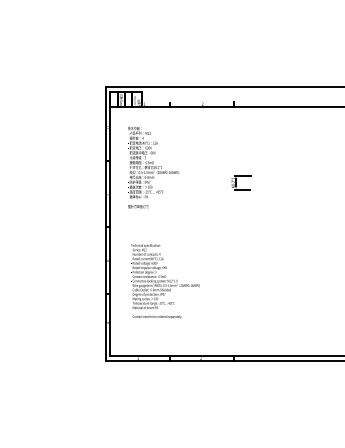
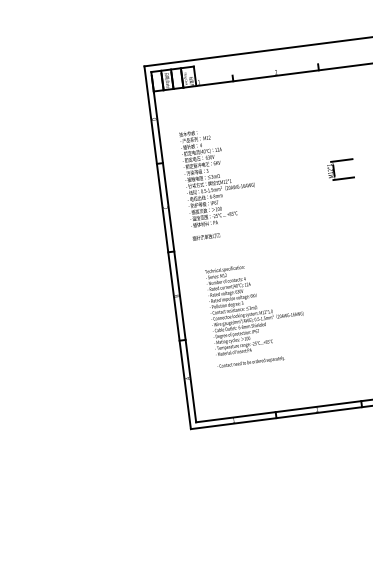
text: (153, 167) -> (219, 182), moved

